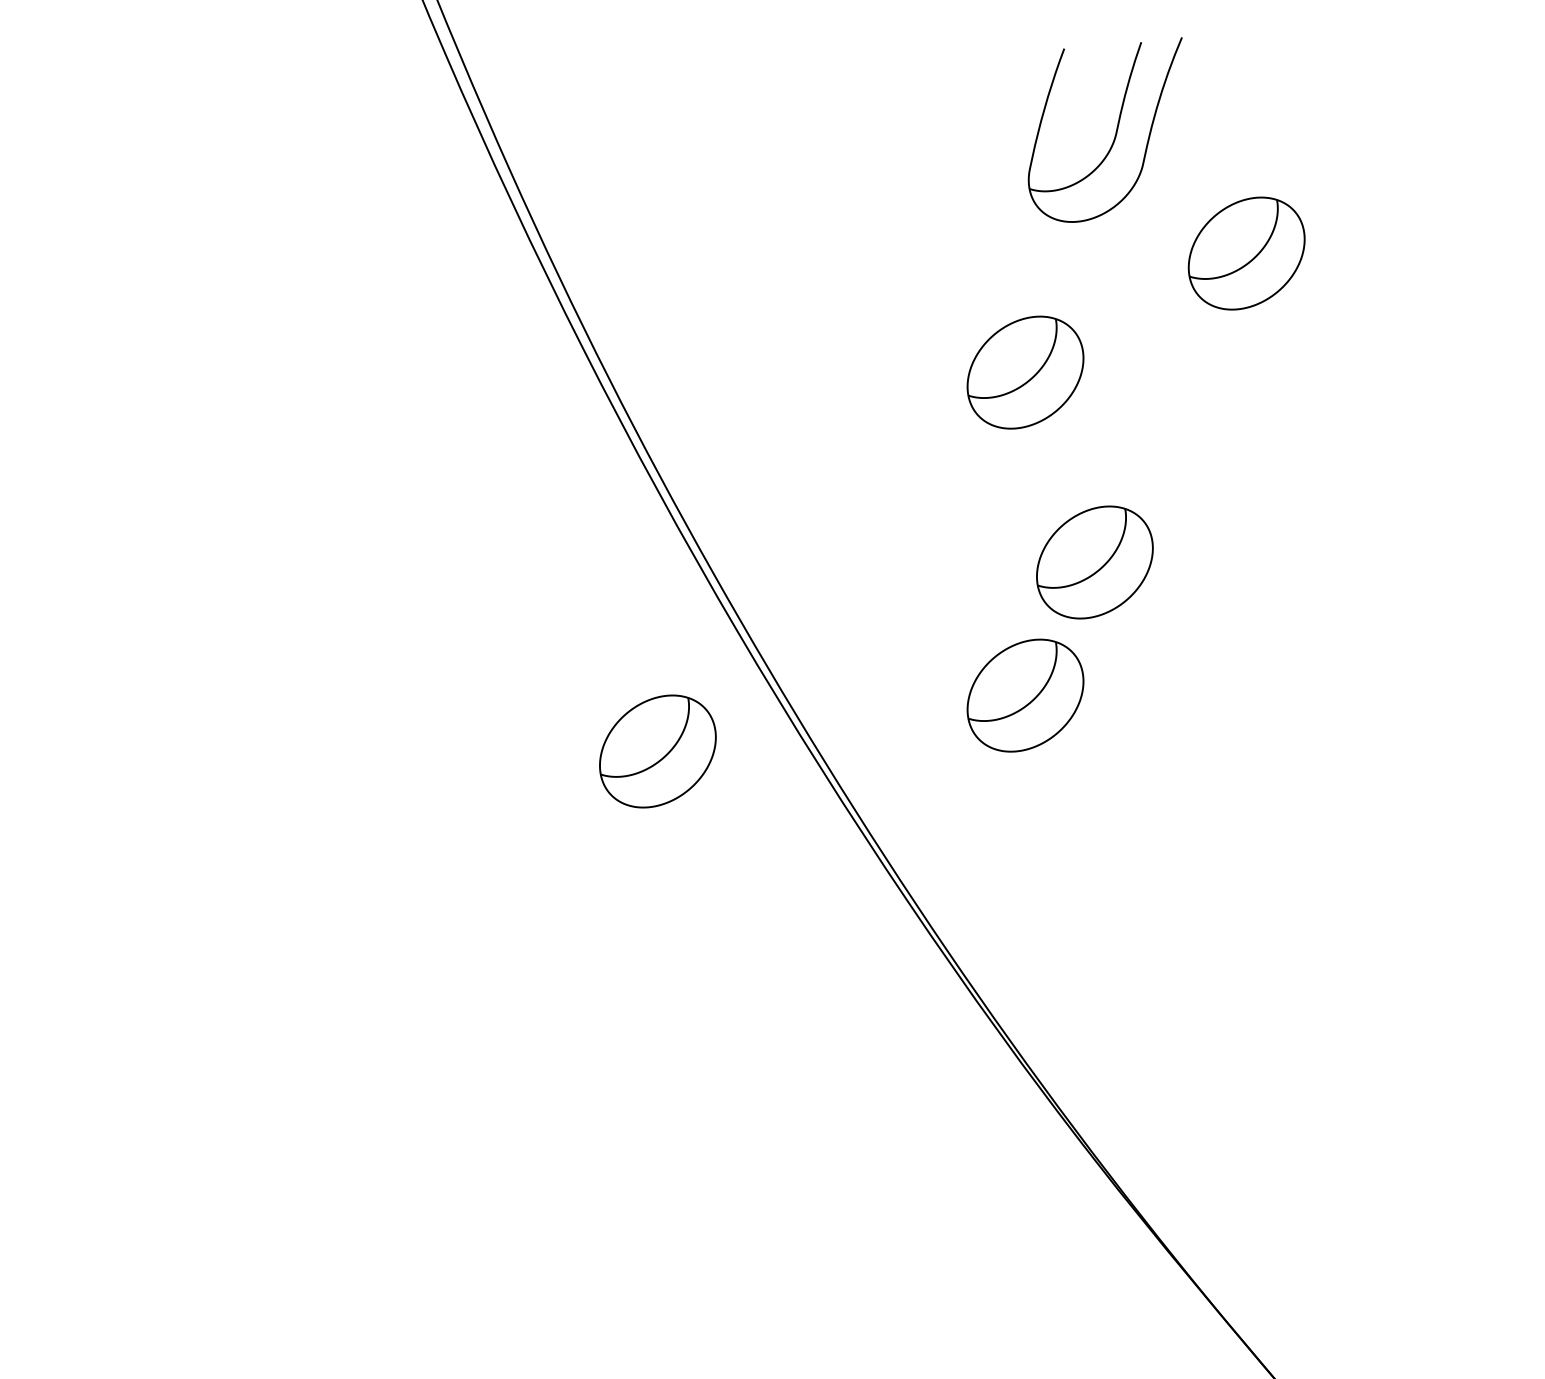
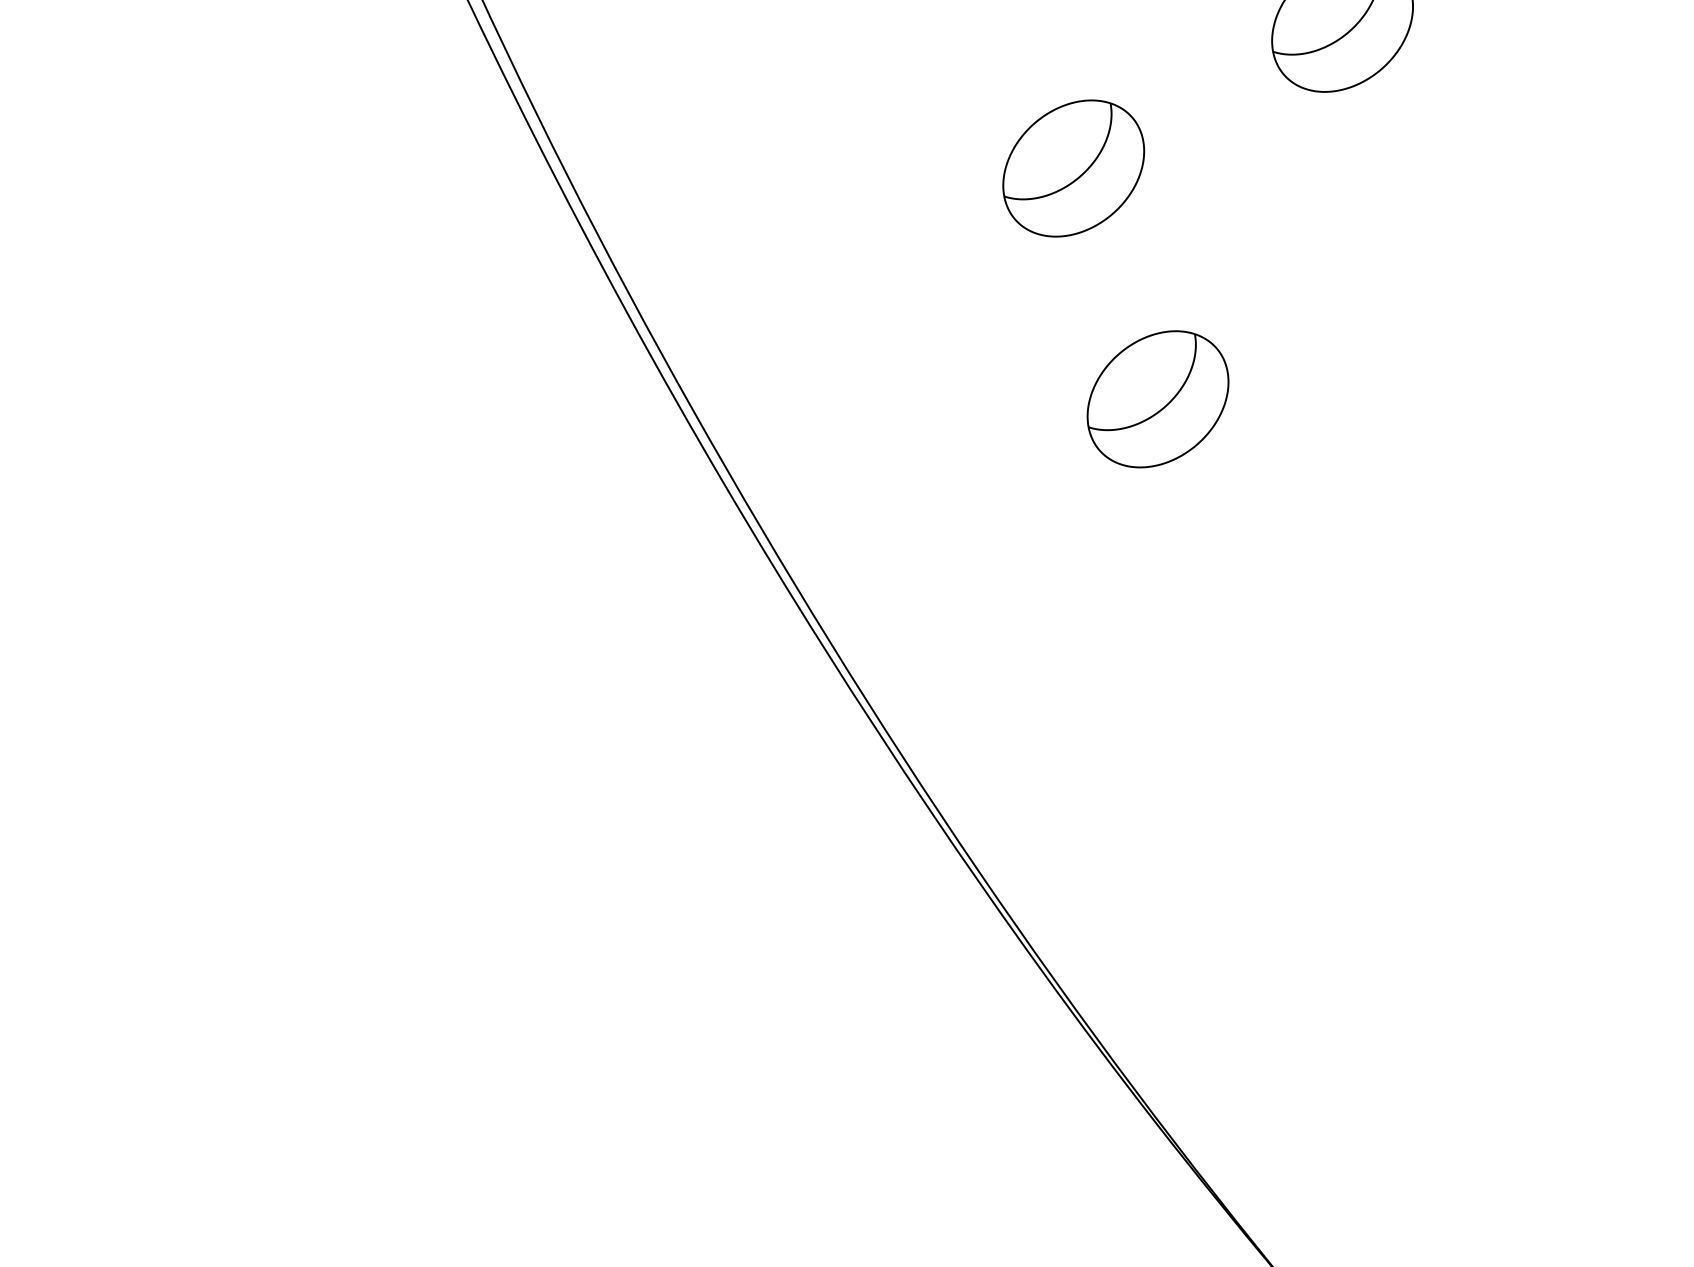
part: (1025, 695) -> (1073, 560), removed
part: (657, 751) -> (626, 629), removed

